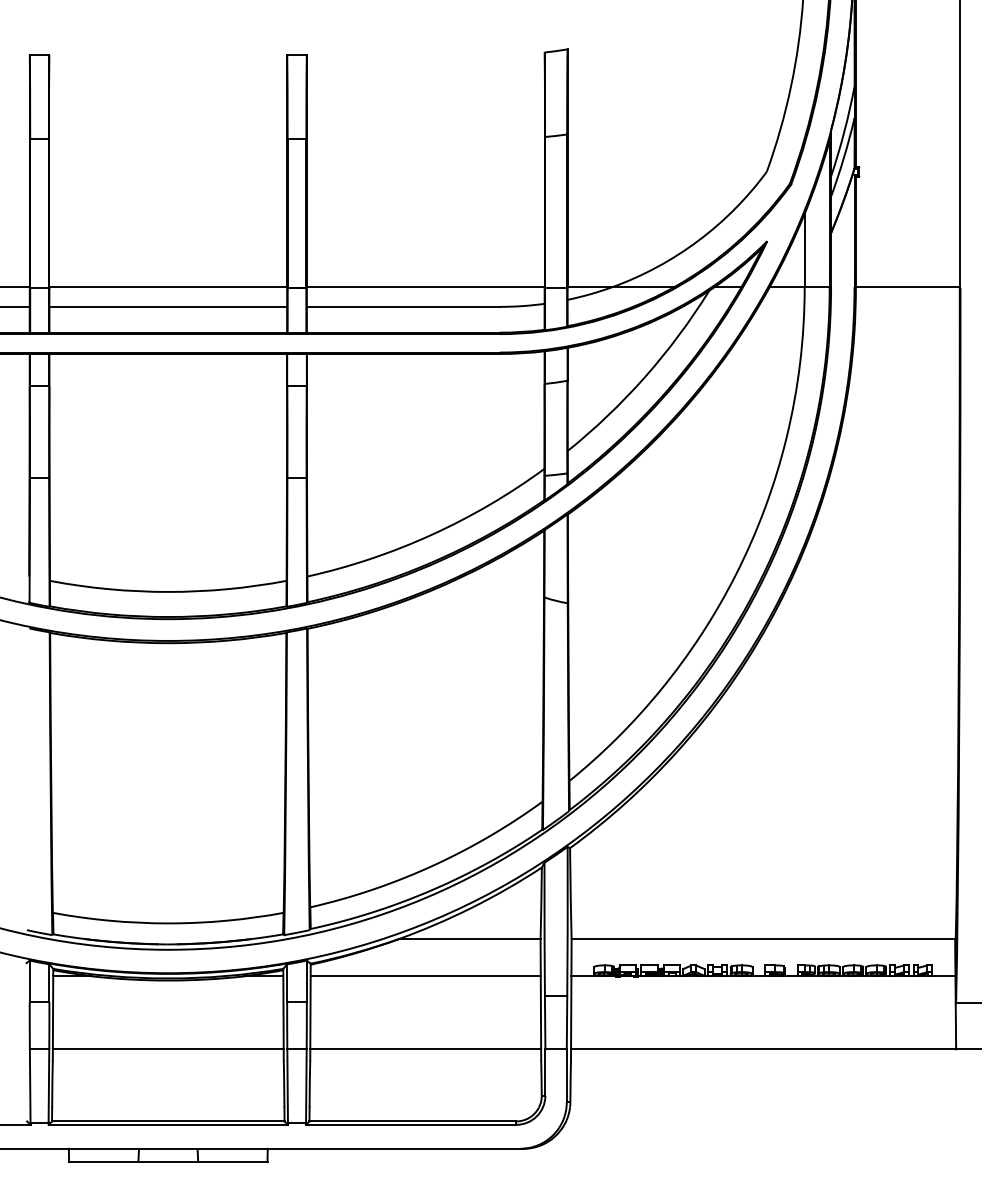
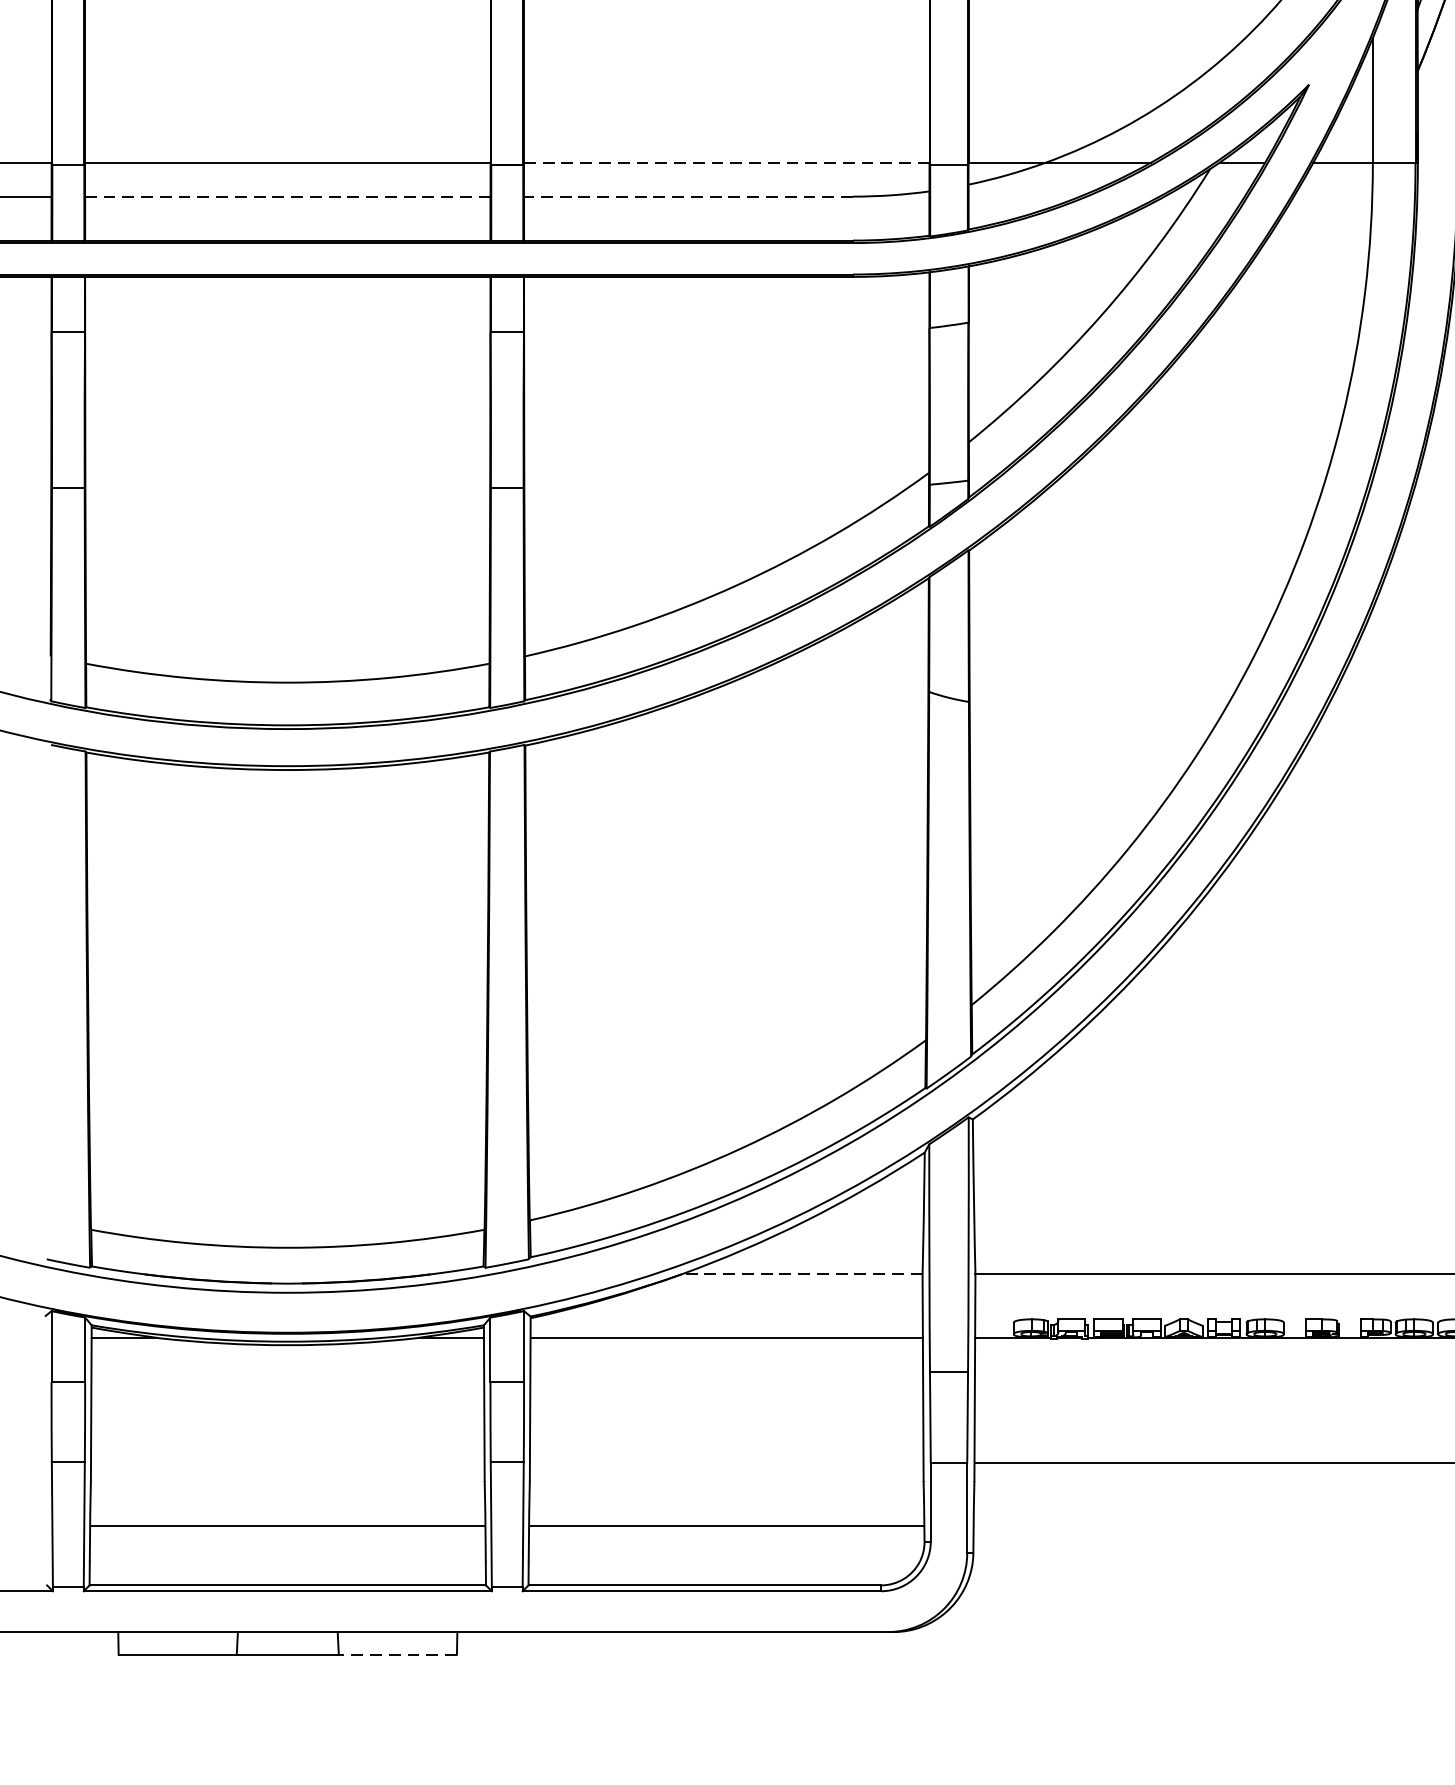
line: (425, 287) -> (726, 163), solid -> dashed
line: (168, 306) -> (288, 195), solid -> dashed
line: (402, 306) -> (687, 195), solid -> dashed
line: (469, 938) -> (801, 1273), solid -> dashed
line: (167, 1049) -> (286, 1525), moved
line: (425, 1049) -> (726, 1525), moved
line: (232, 1162) -> (397, 1655), solid -> dashed

